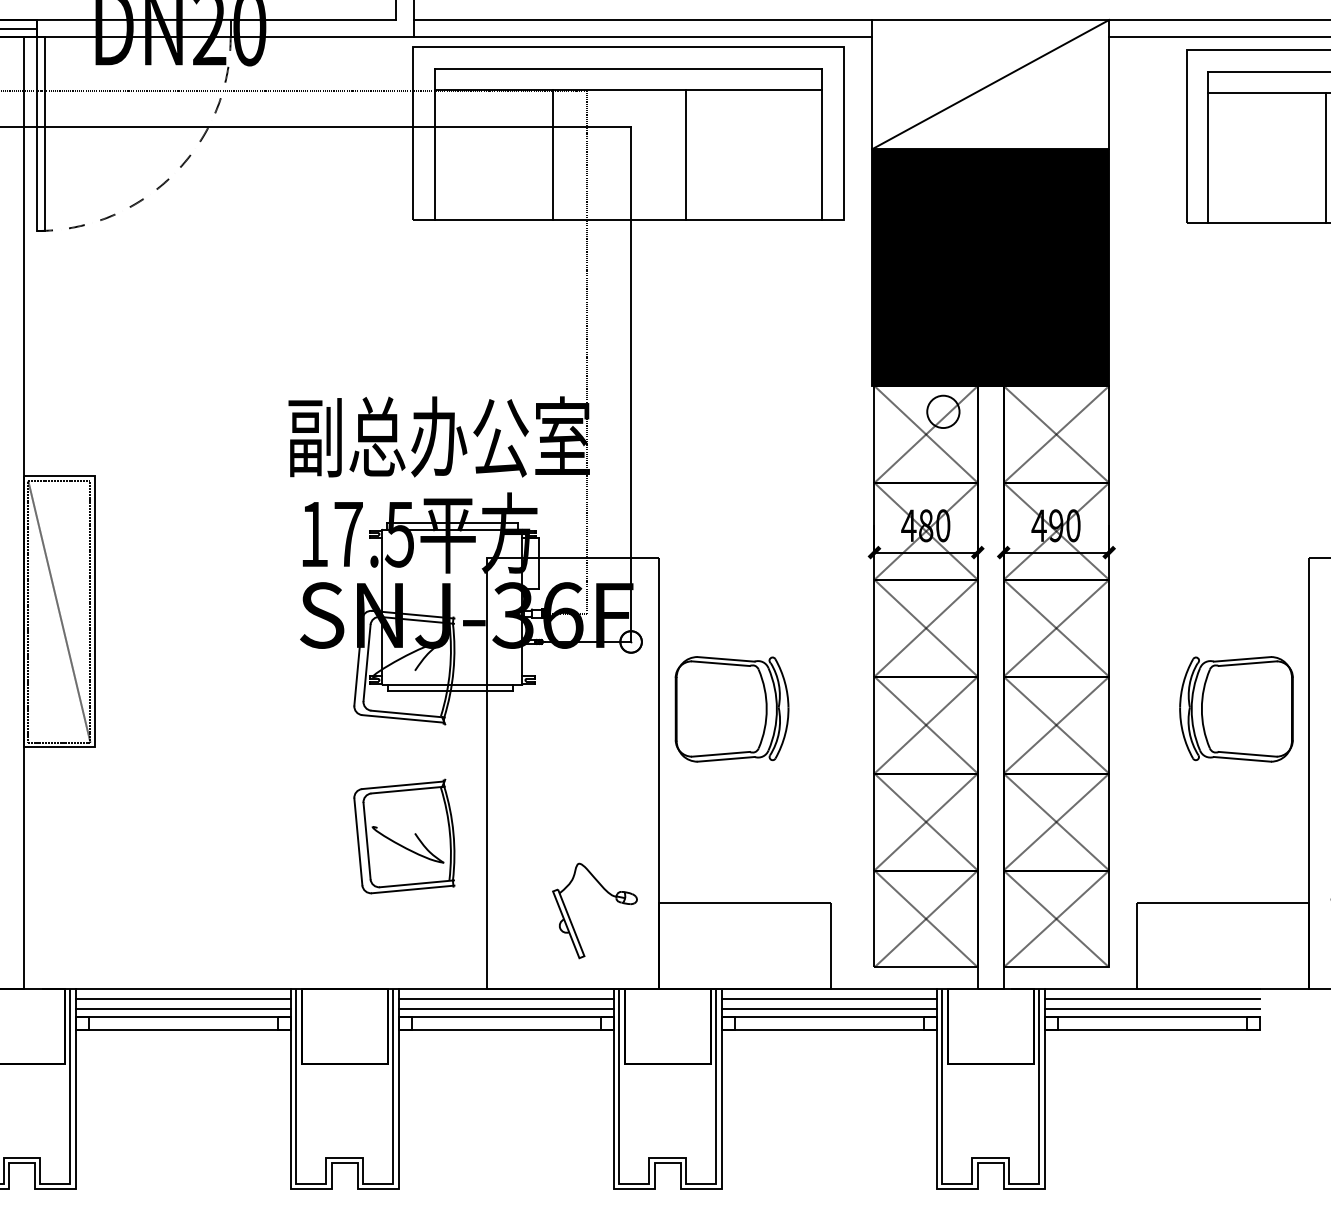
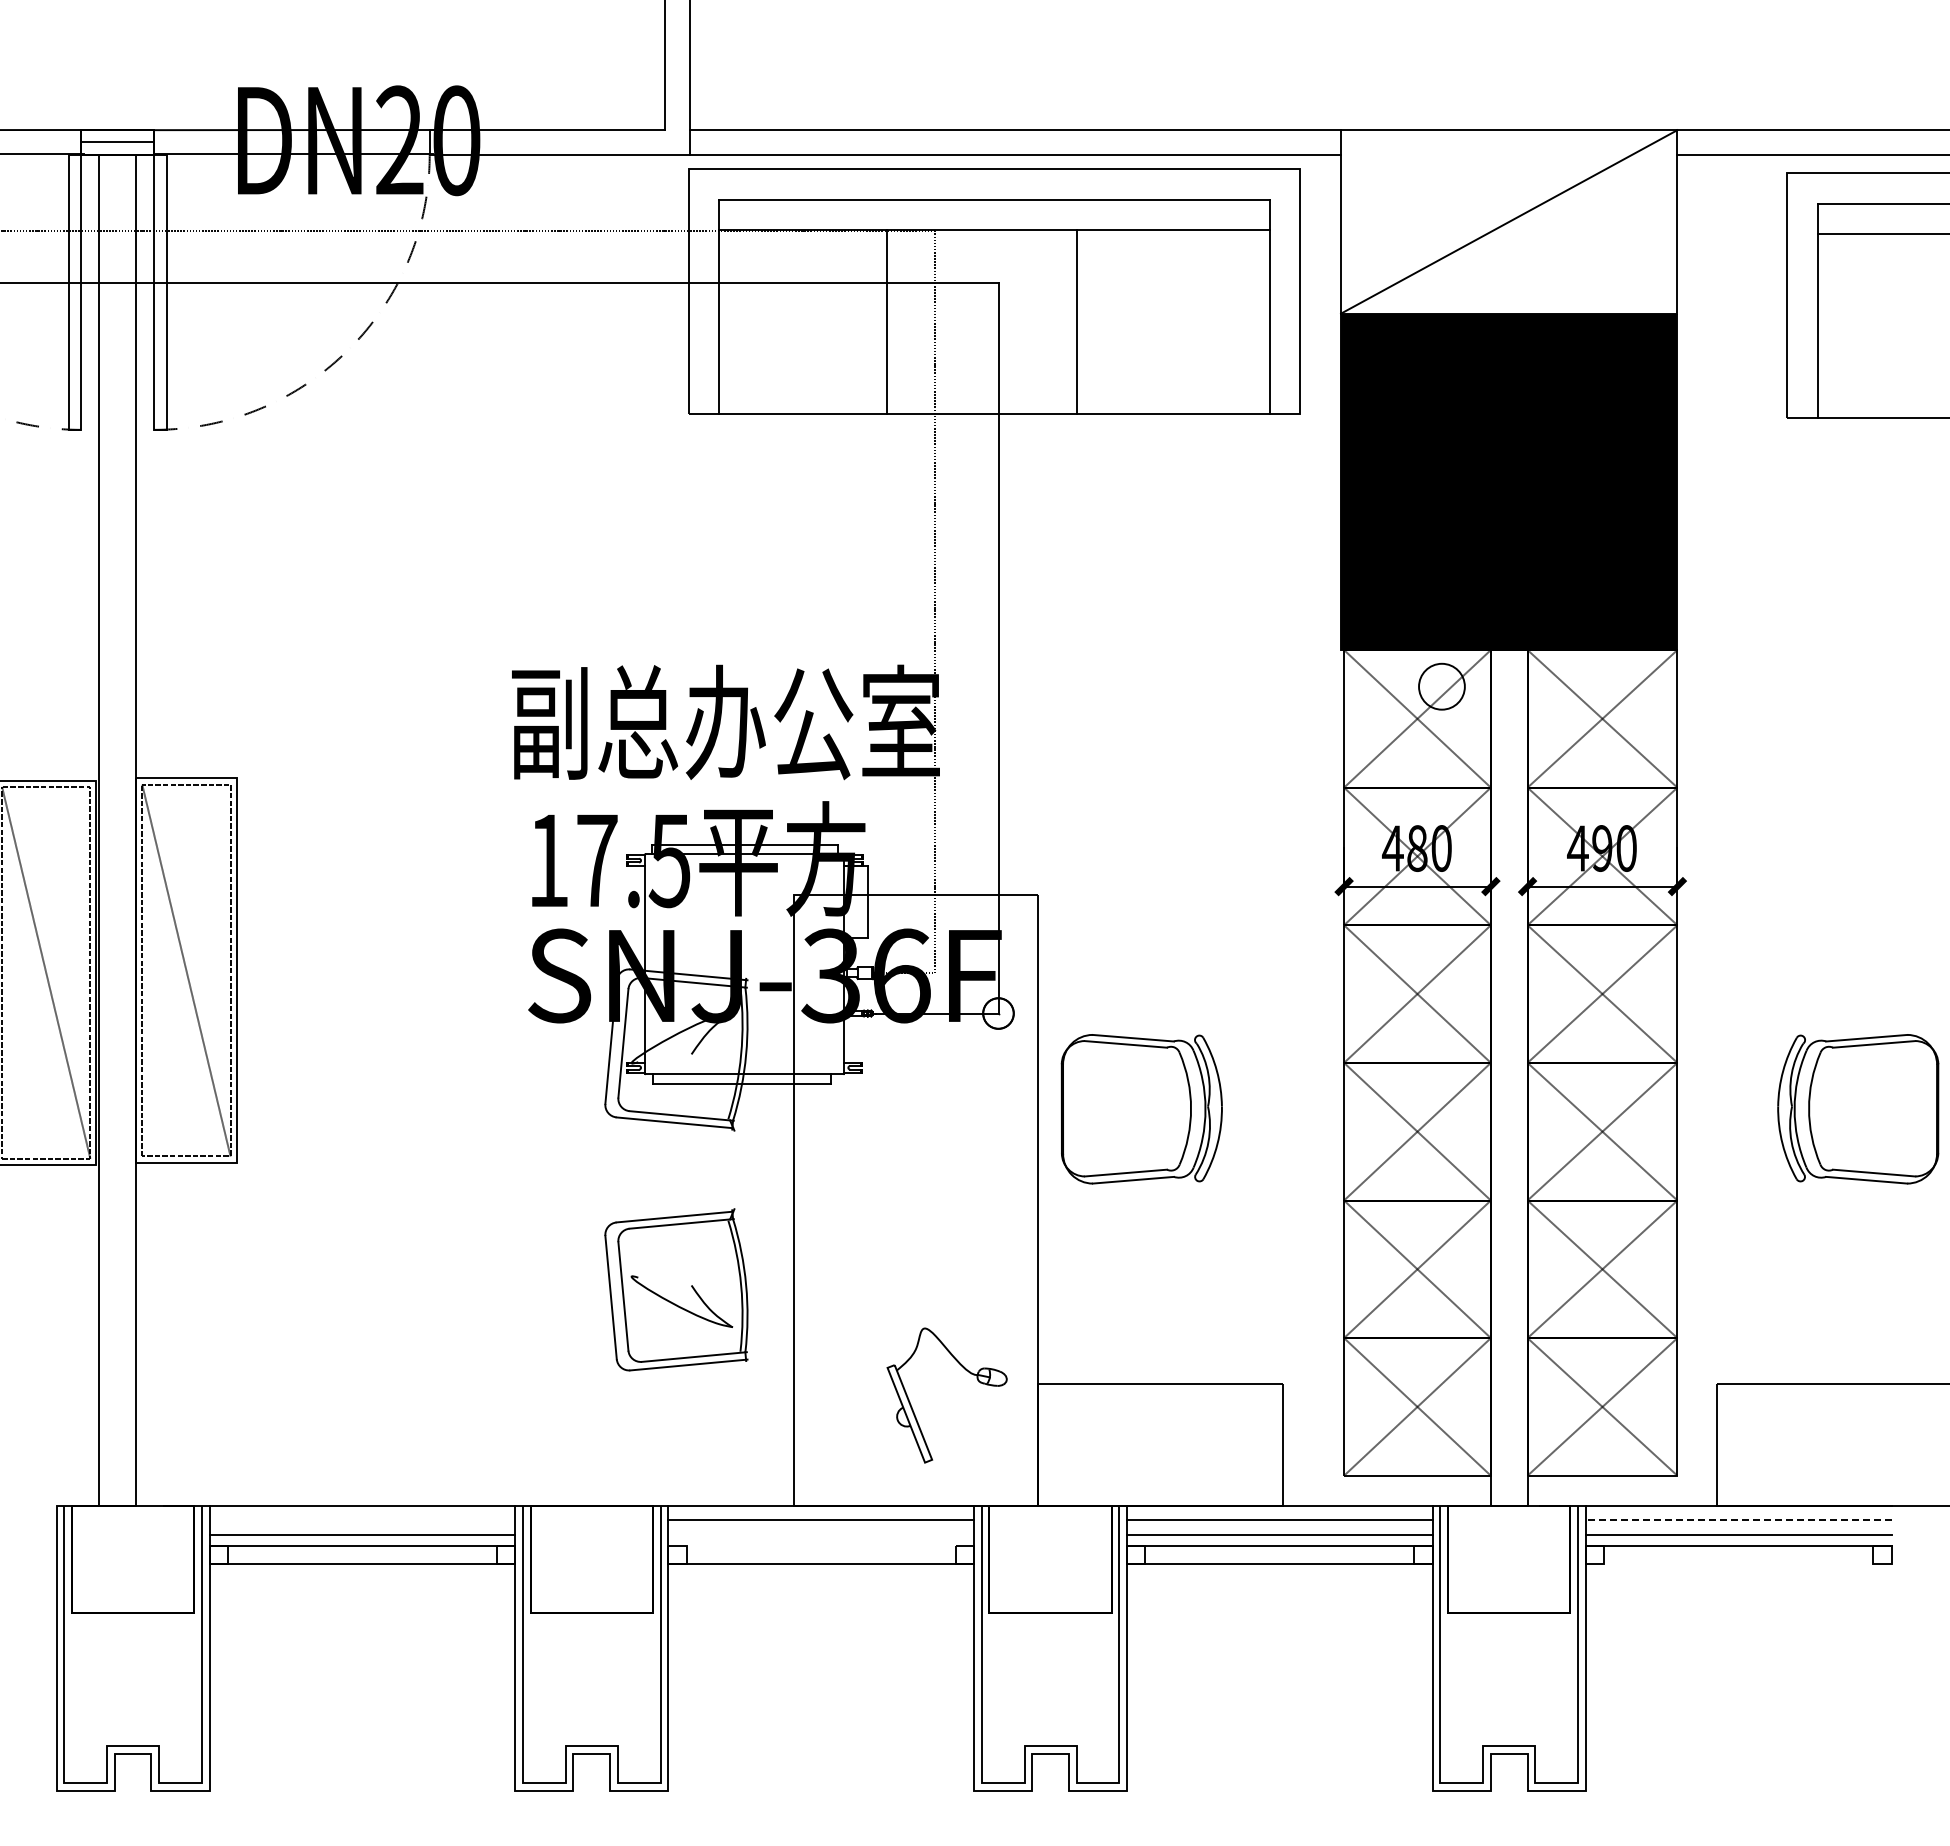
line: (183, 998) -> (362, 1520), removed
line: (1152, 998) -> (1738, 1520), solid -> dashed
line: (506, 1009) -> (821, 1535), removed
line: (506, 1017) -> (821, 1546), removed
line: (1152, 1029) -> (1738, 1564), removed

